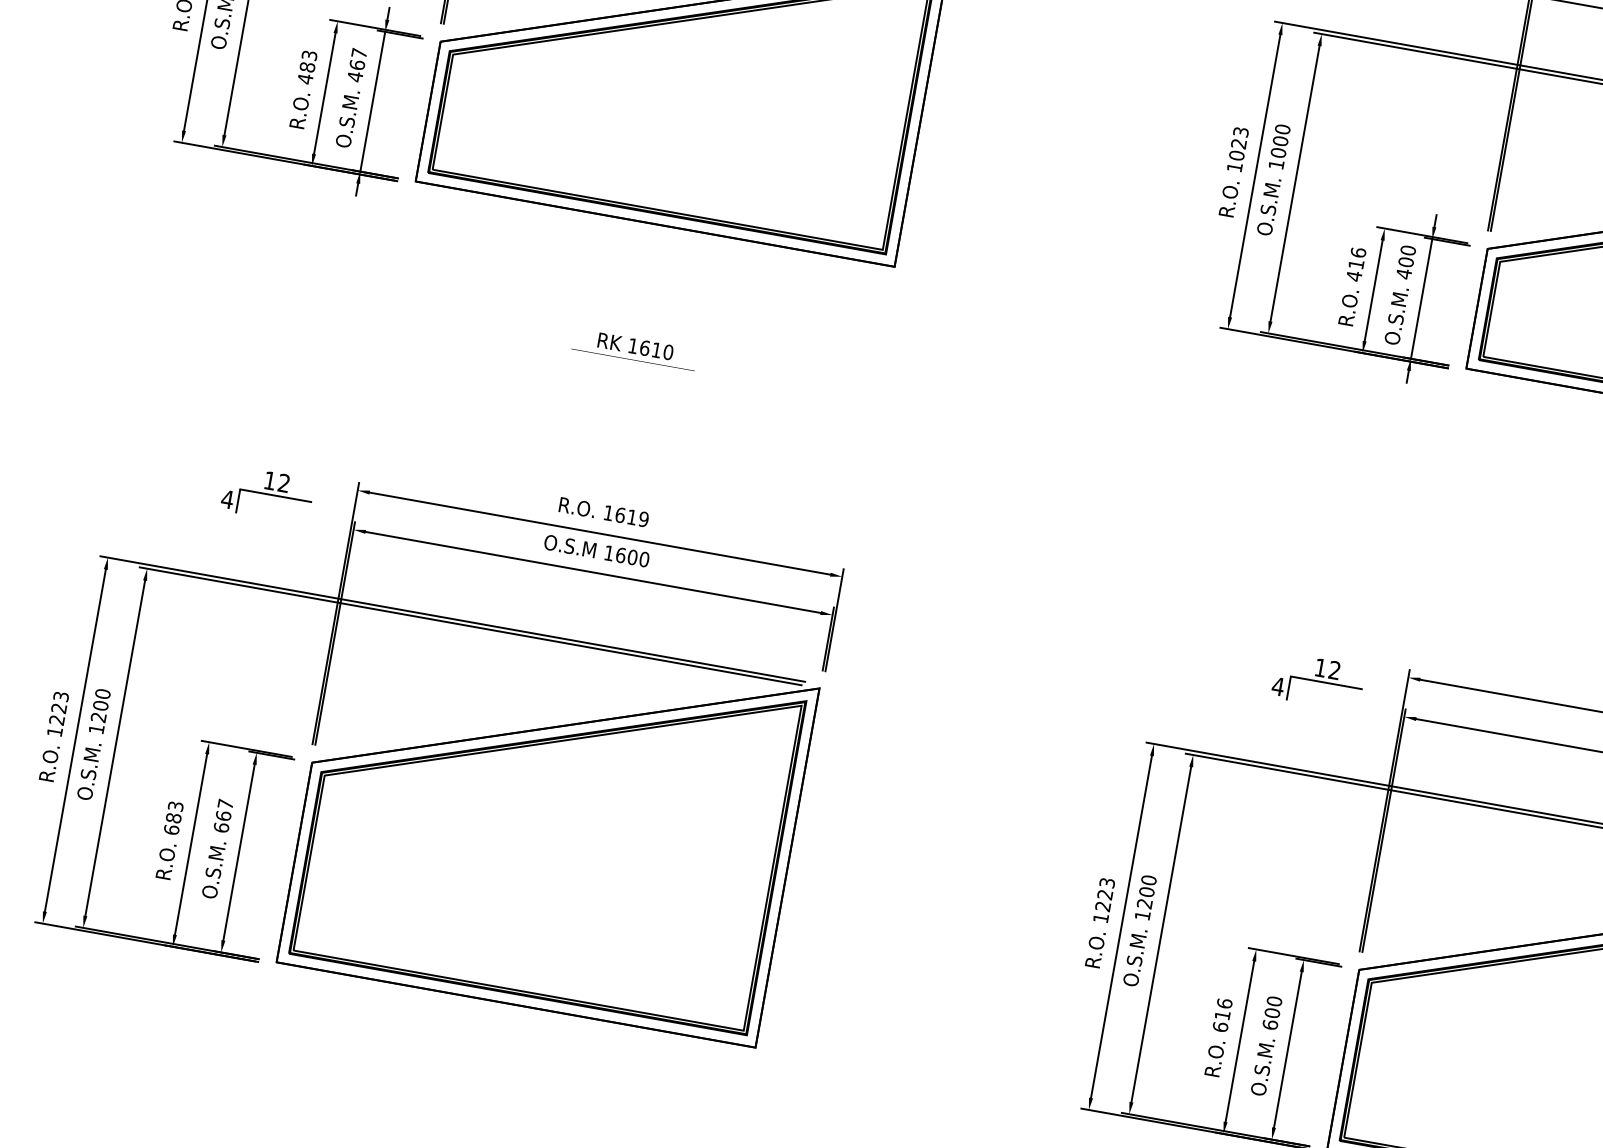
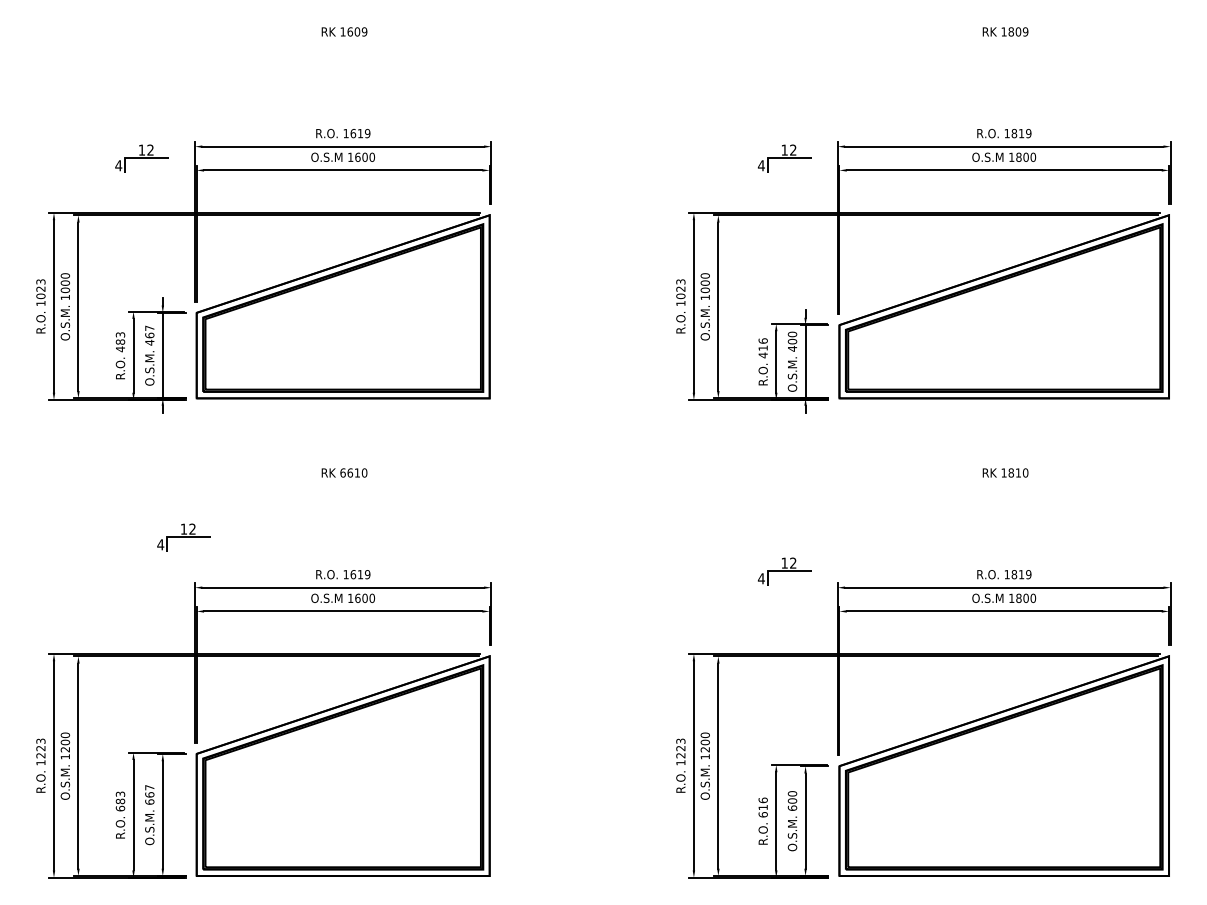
text: (632, 345) -> (342, 472), 1610 -> 6610
part: (266, 494) -> (183, 537), moved
part: (1317, 681) -> (784, 571), moved

